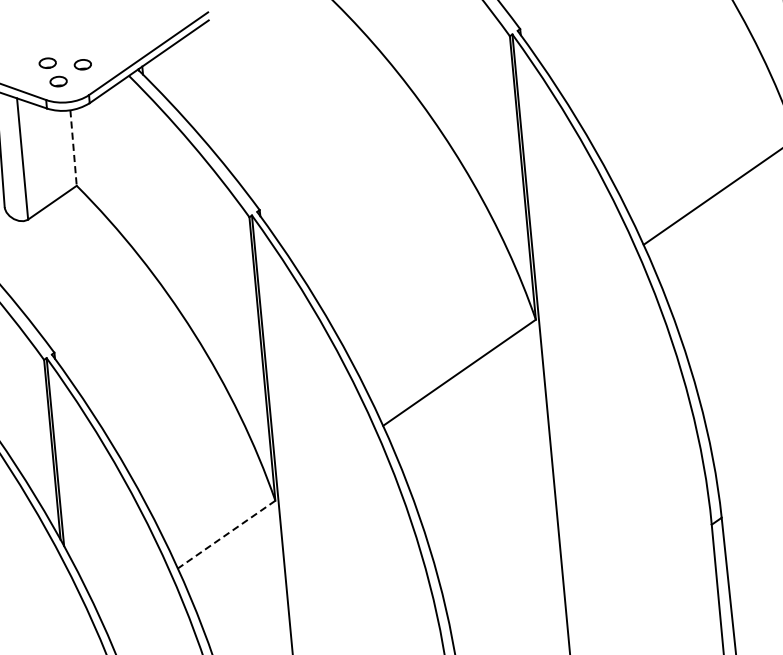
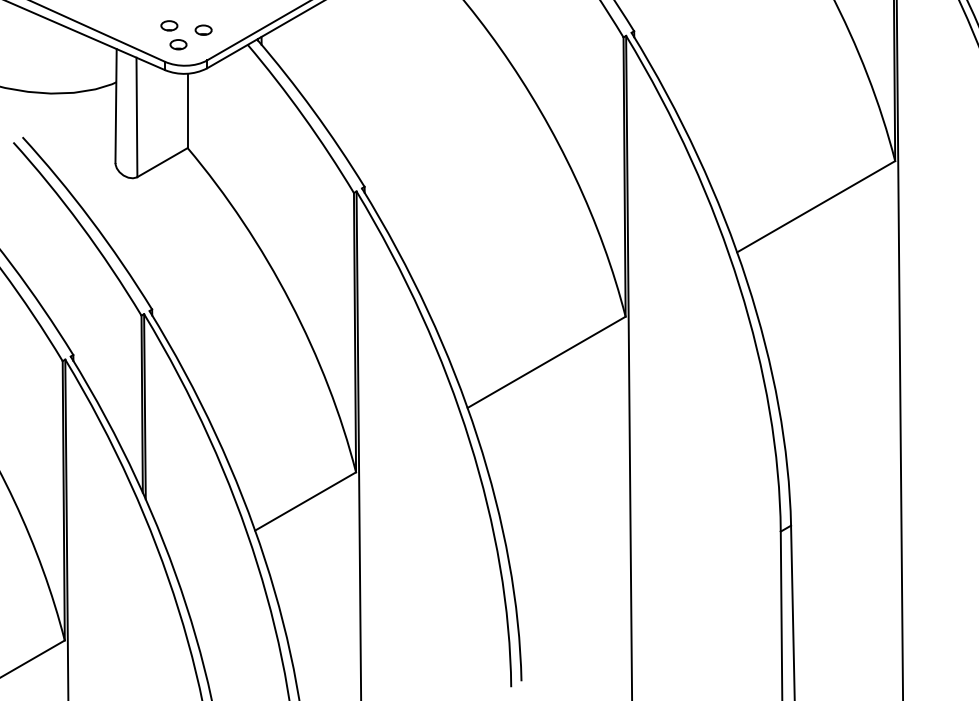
line: (73, 148) -> (187, 111), dashed -> solid
line: (226, 534) -> (305, 501), dashed -> solid

